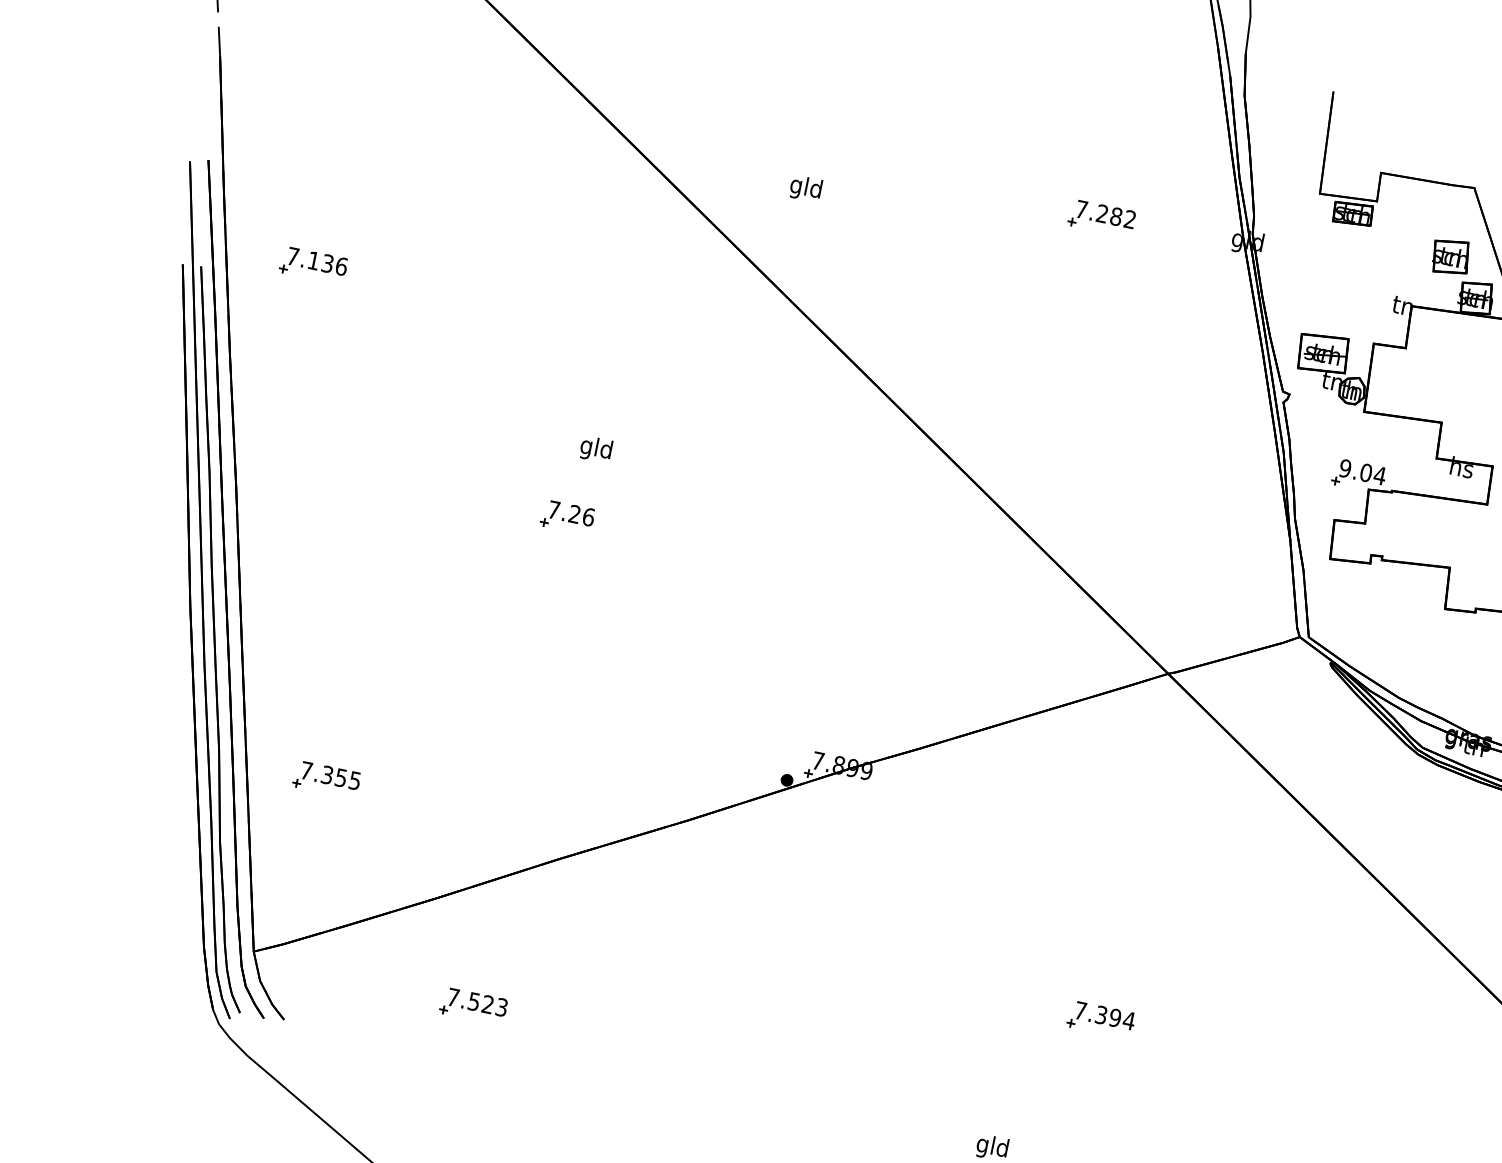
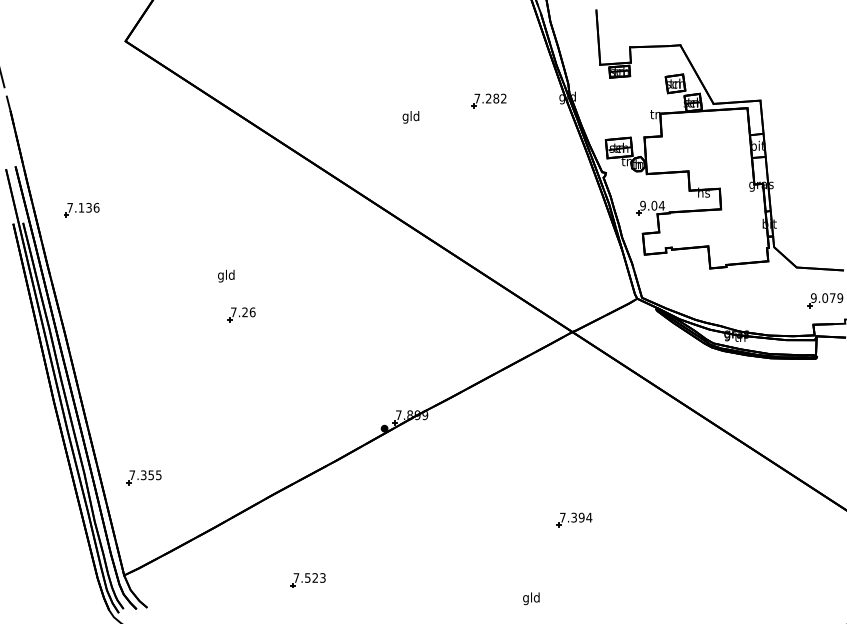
text: (804, 188) -> (410, 117), moved
text: (596, 448) -> (226, 275), moved
part: (472, 1006) -> (307, 580), moved

